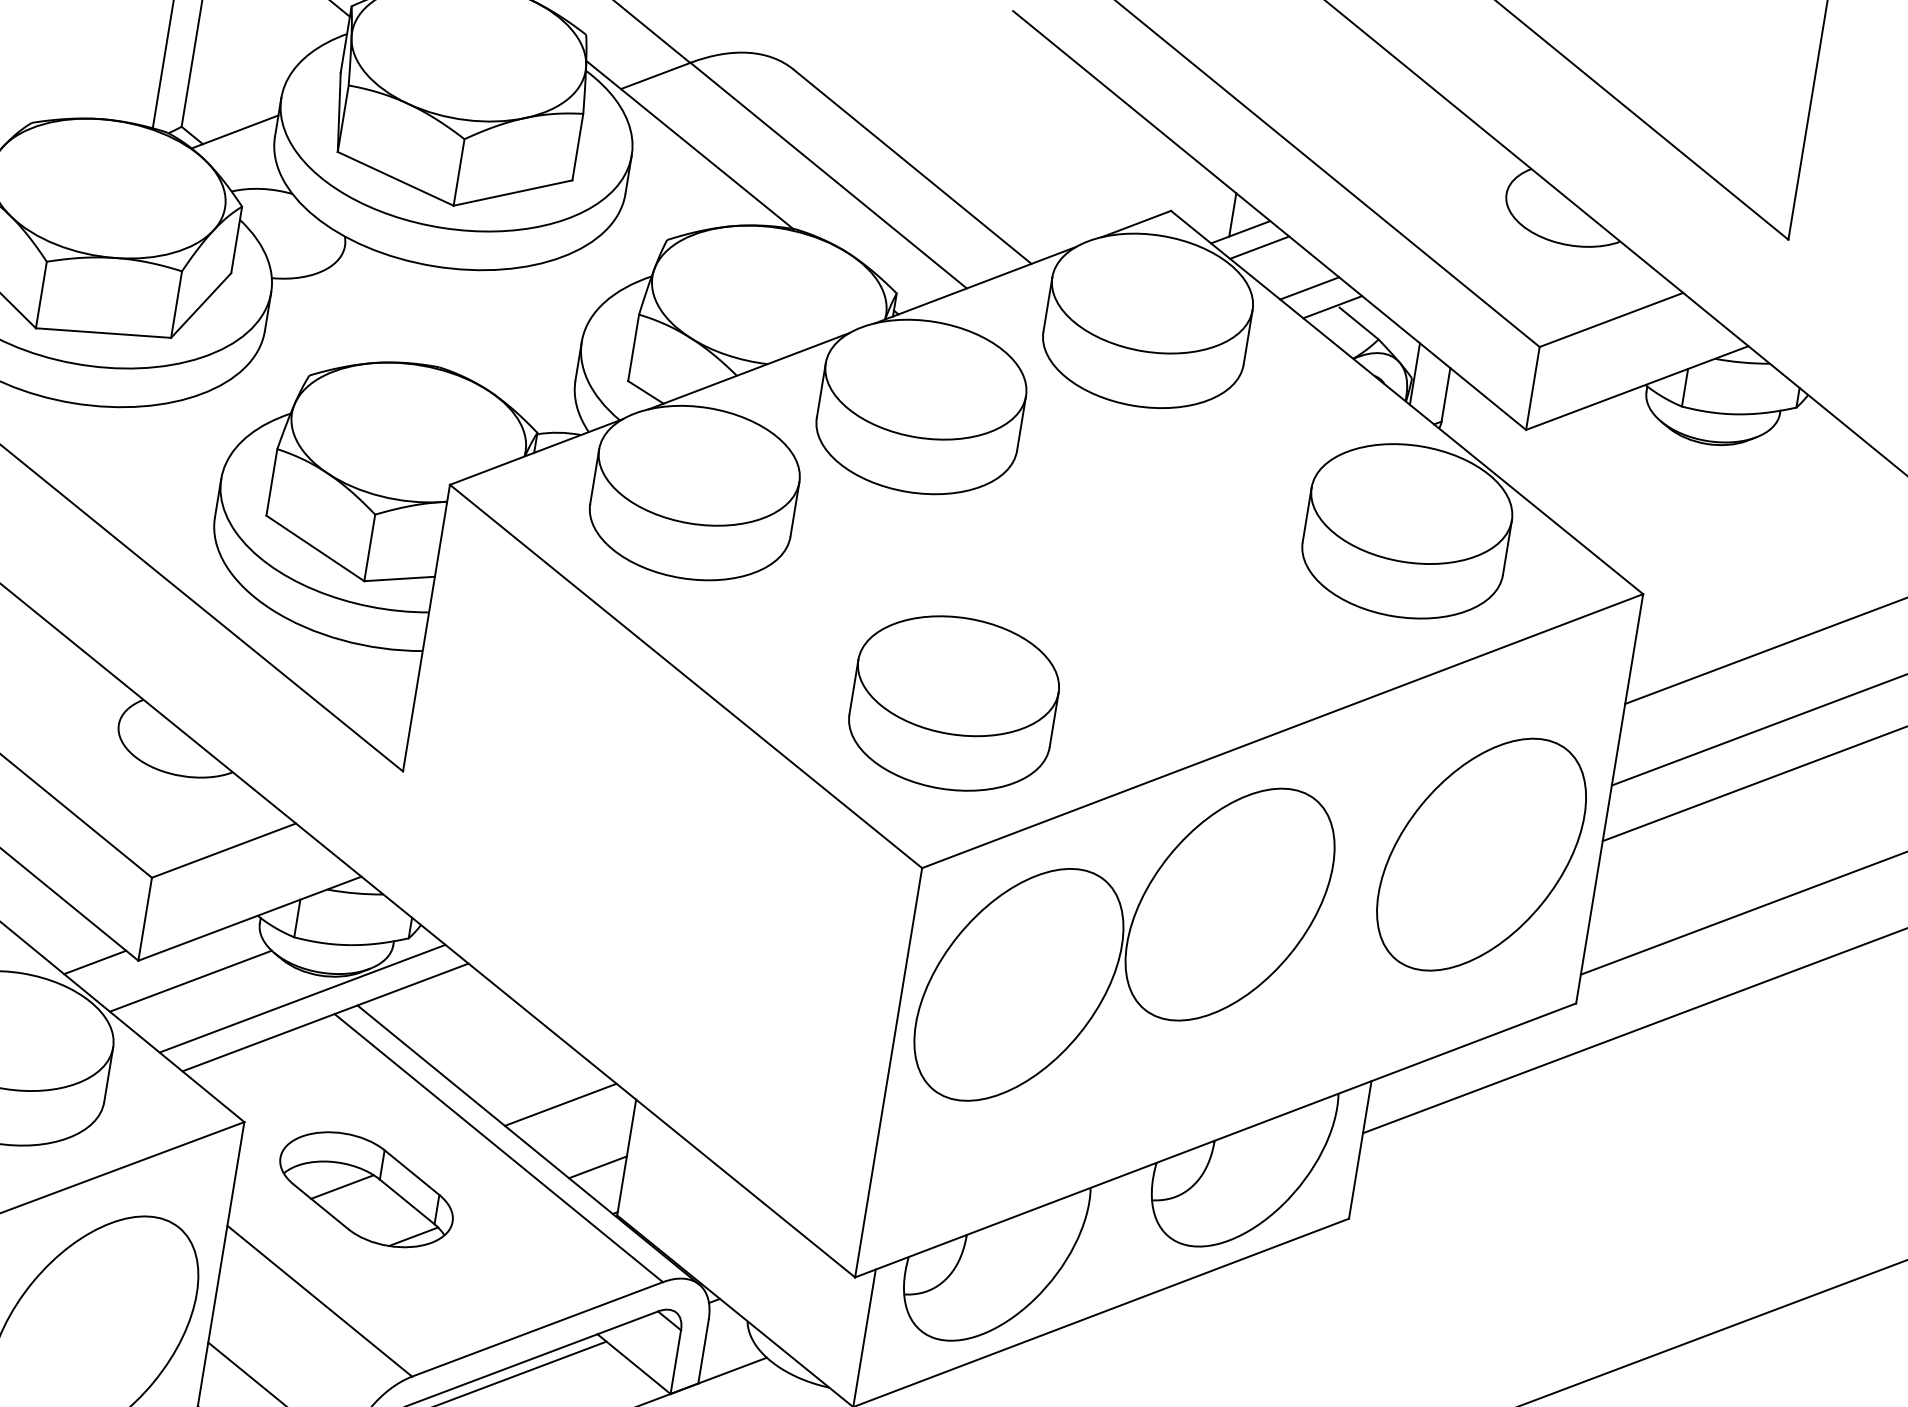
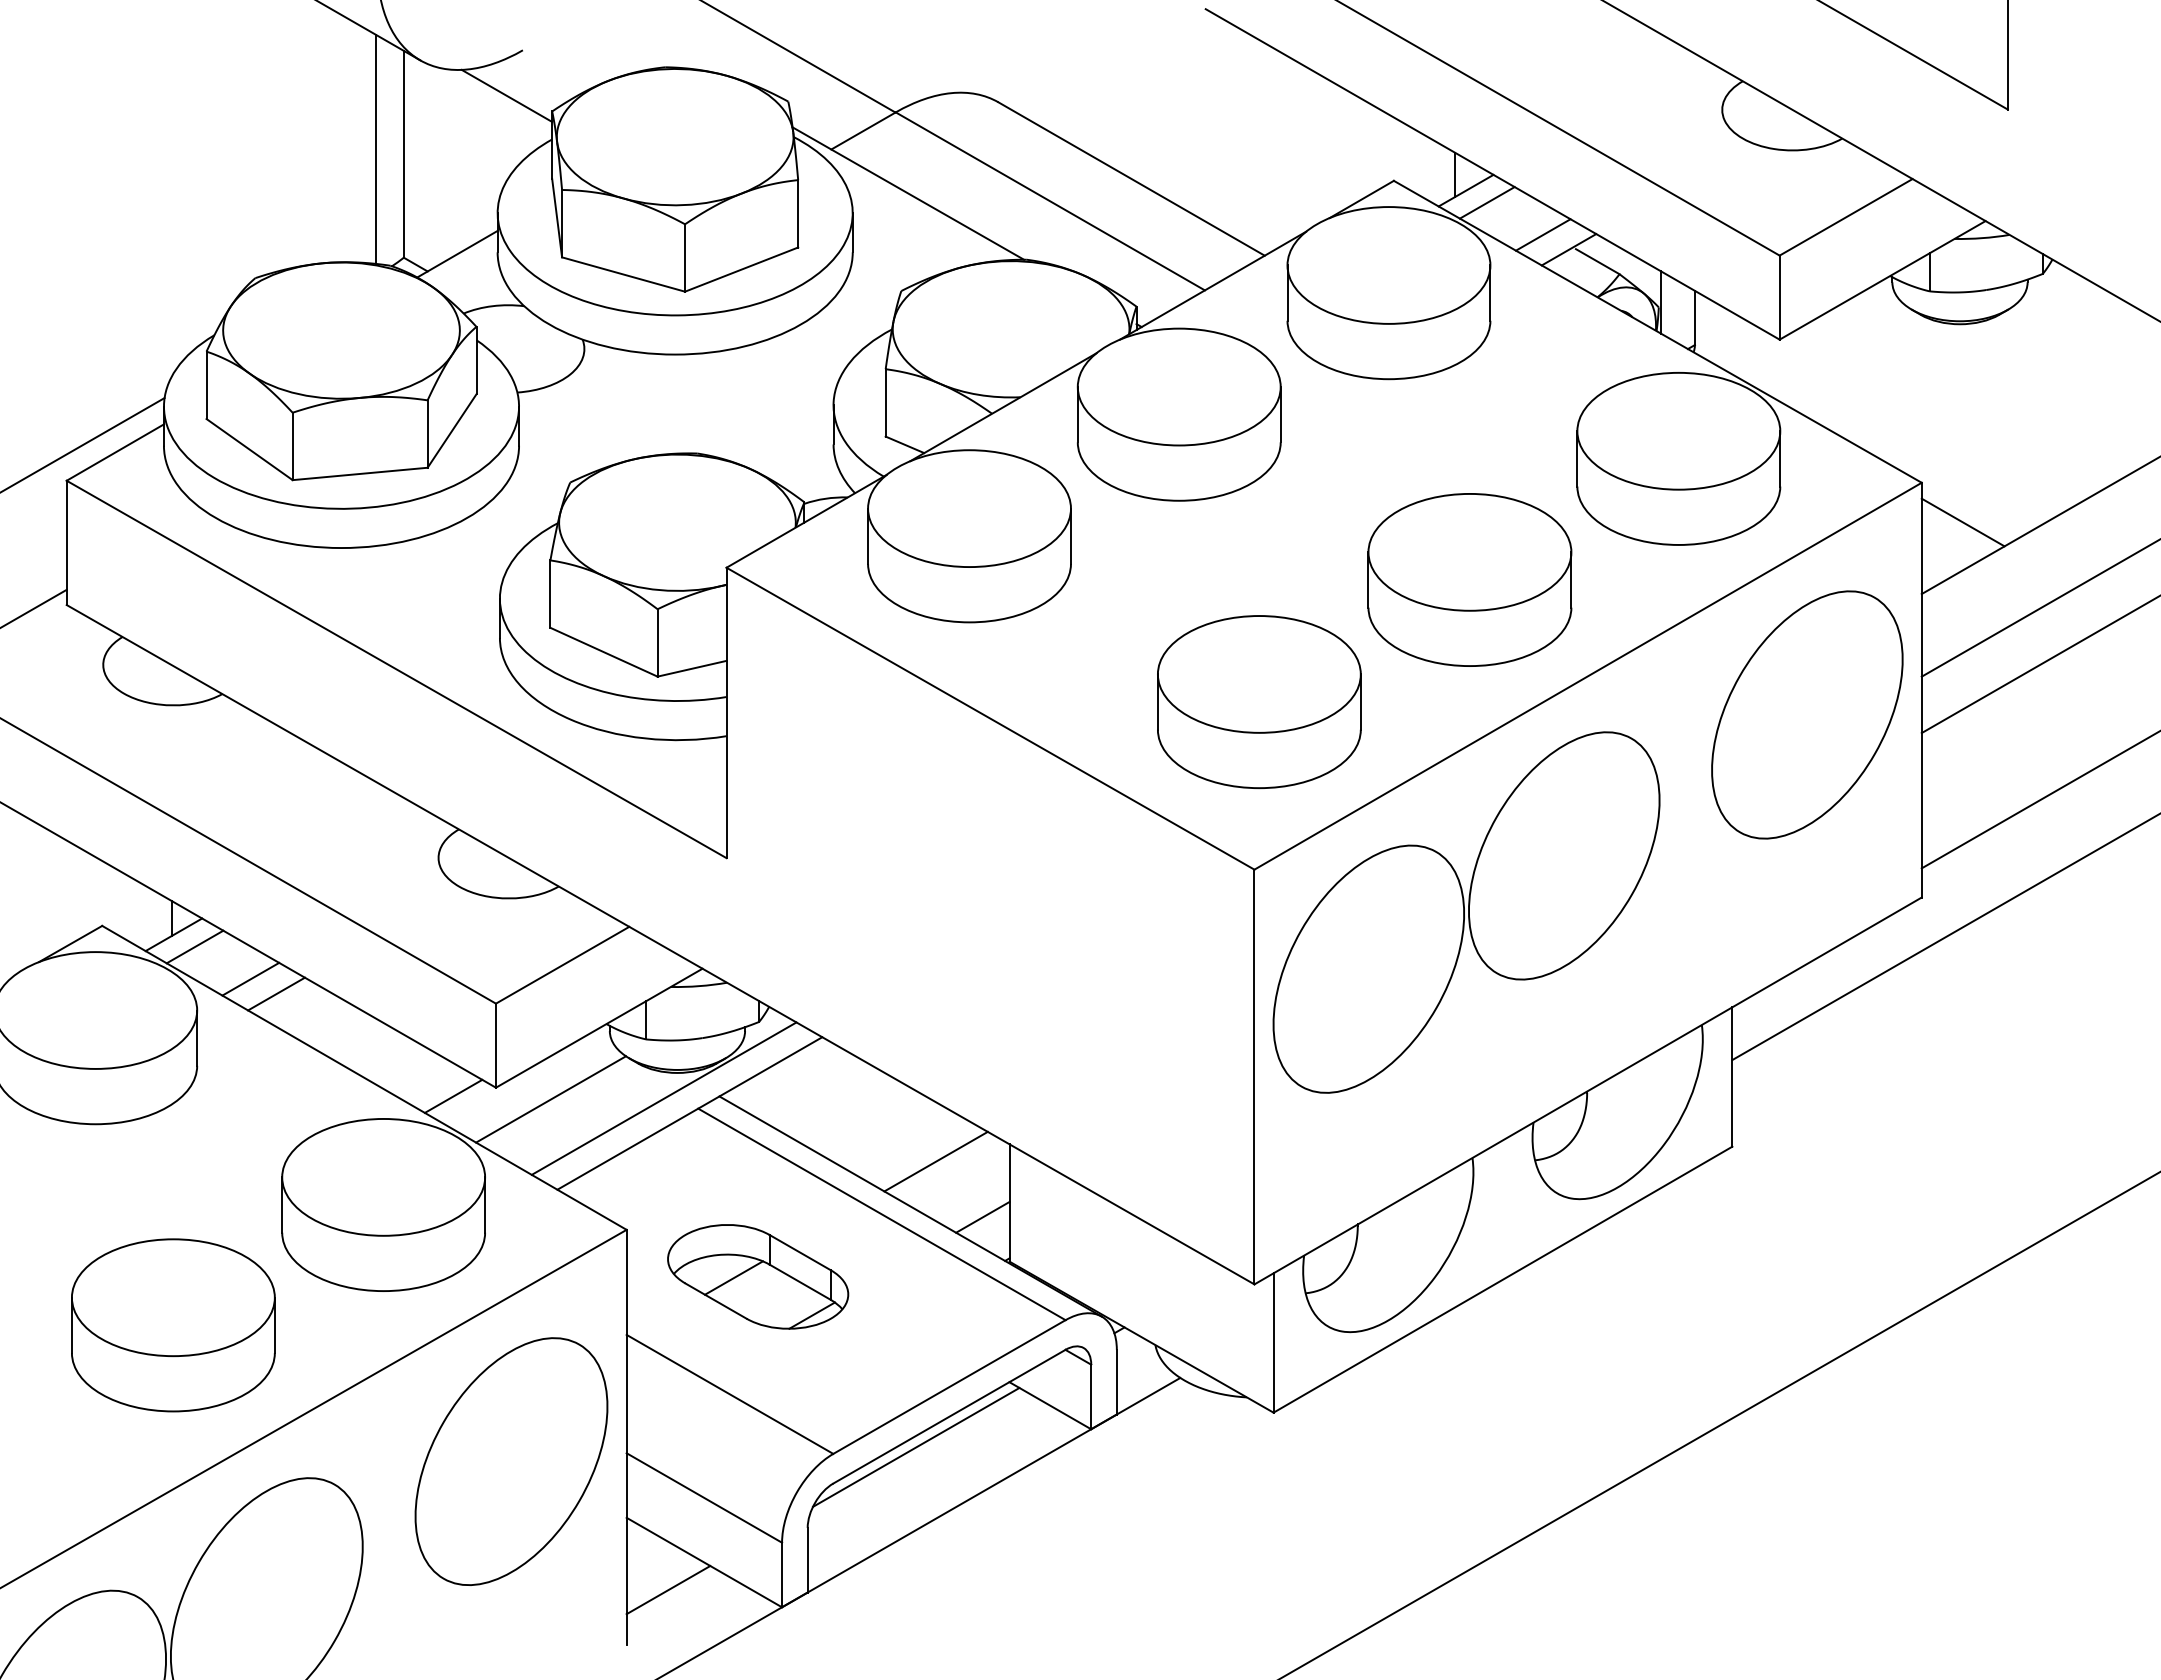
part: (1181, 616) -> (1469, 579), added
line: (1676, 639) -> (1962, 522), added
part: (1481, 854) -> (1807, 714), moved

